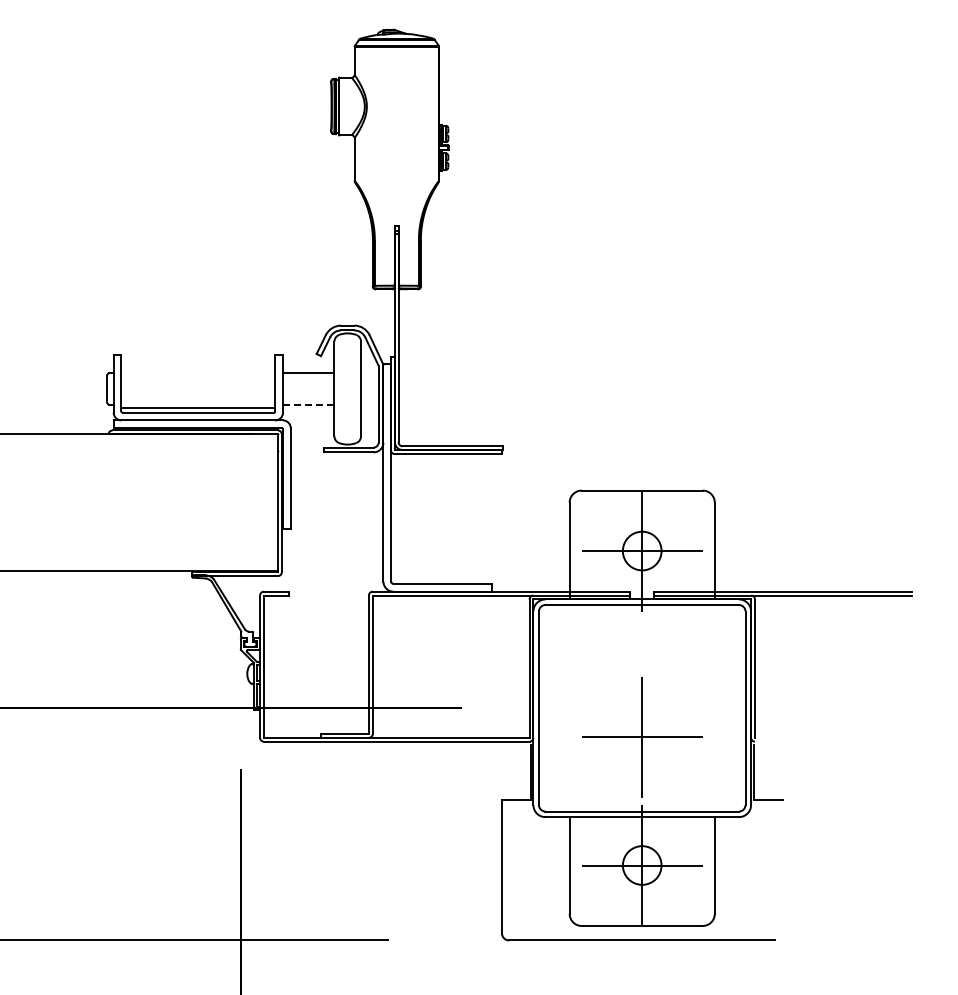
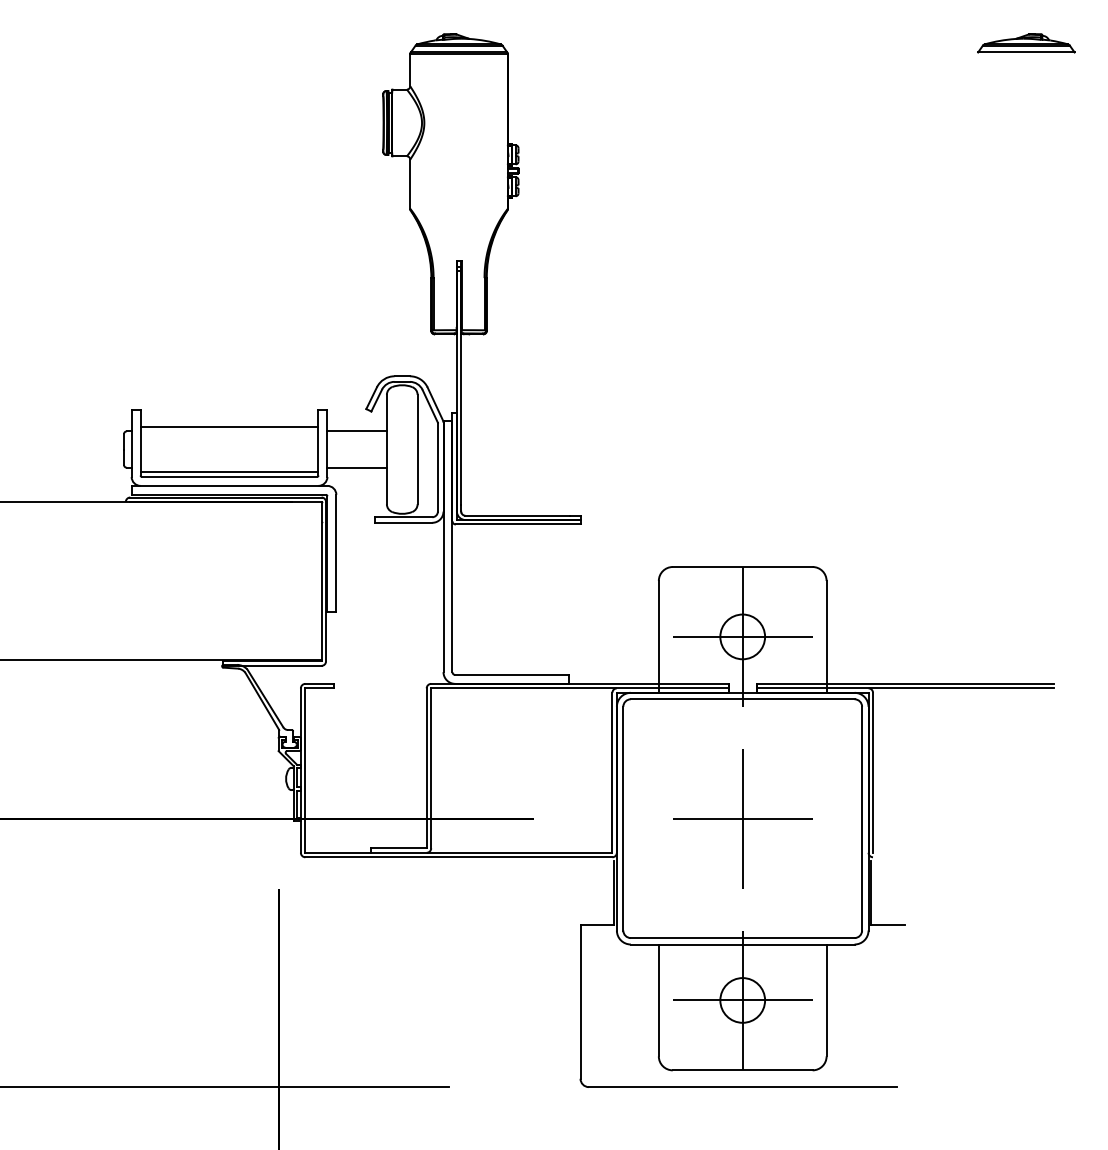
part: (887, 37) -> (1026, 43), added
line: (198, 369) -> (229, 427), added
line: (308, 404) -> (356, 467), dashed -> solid
part: (642, 737) -> (743, 818), moved

